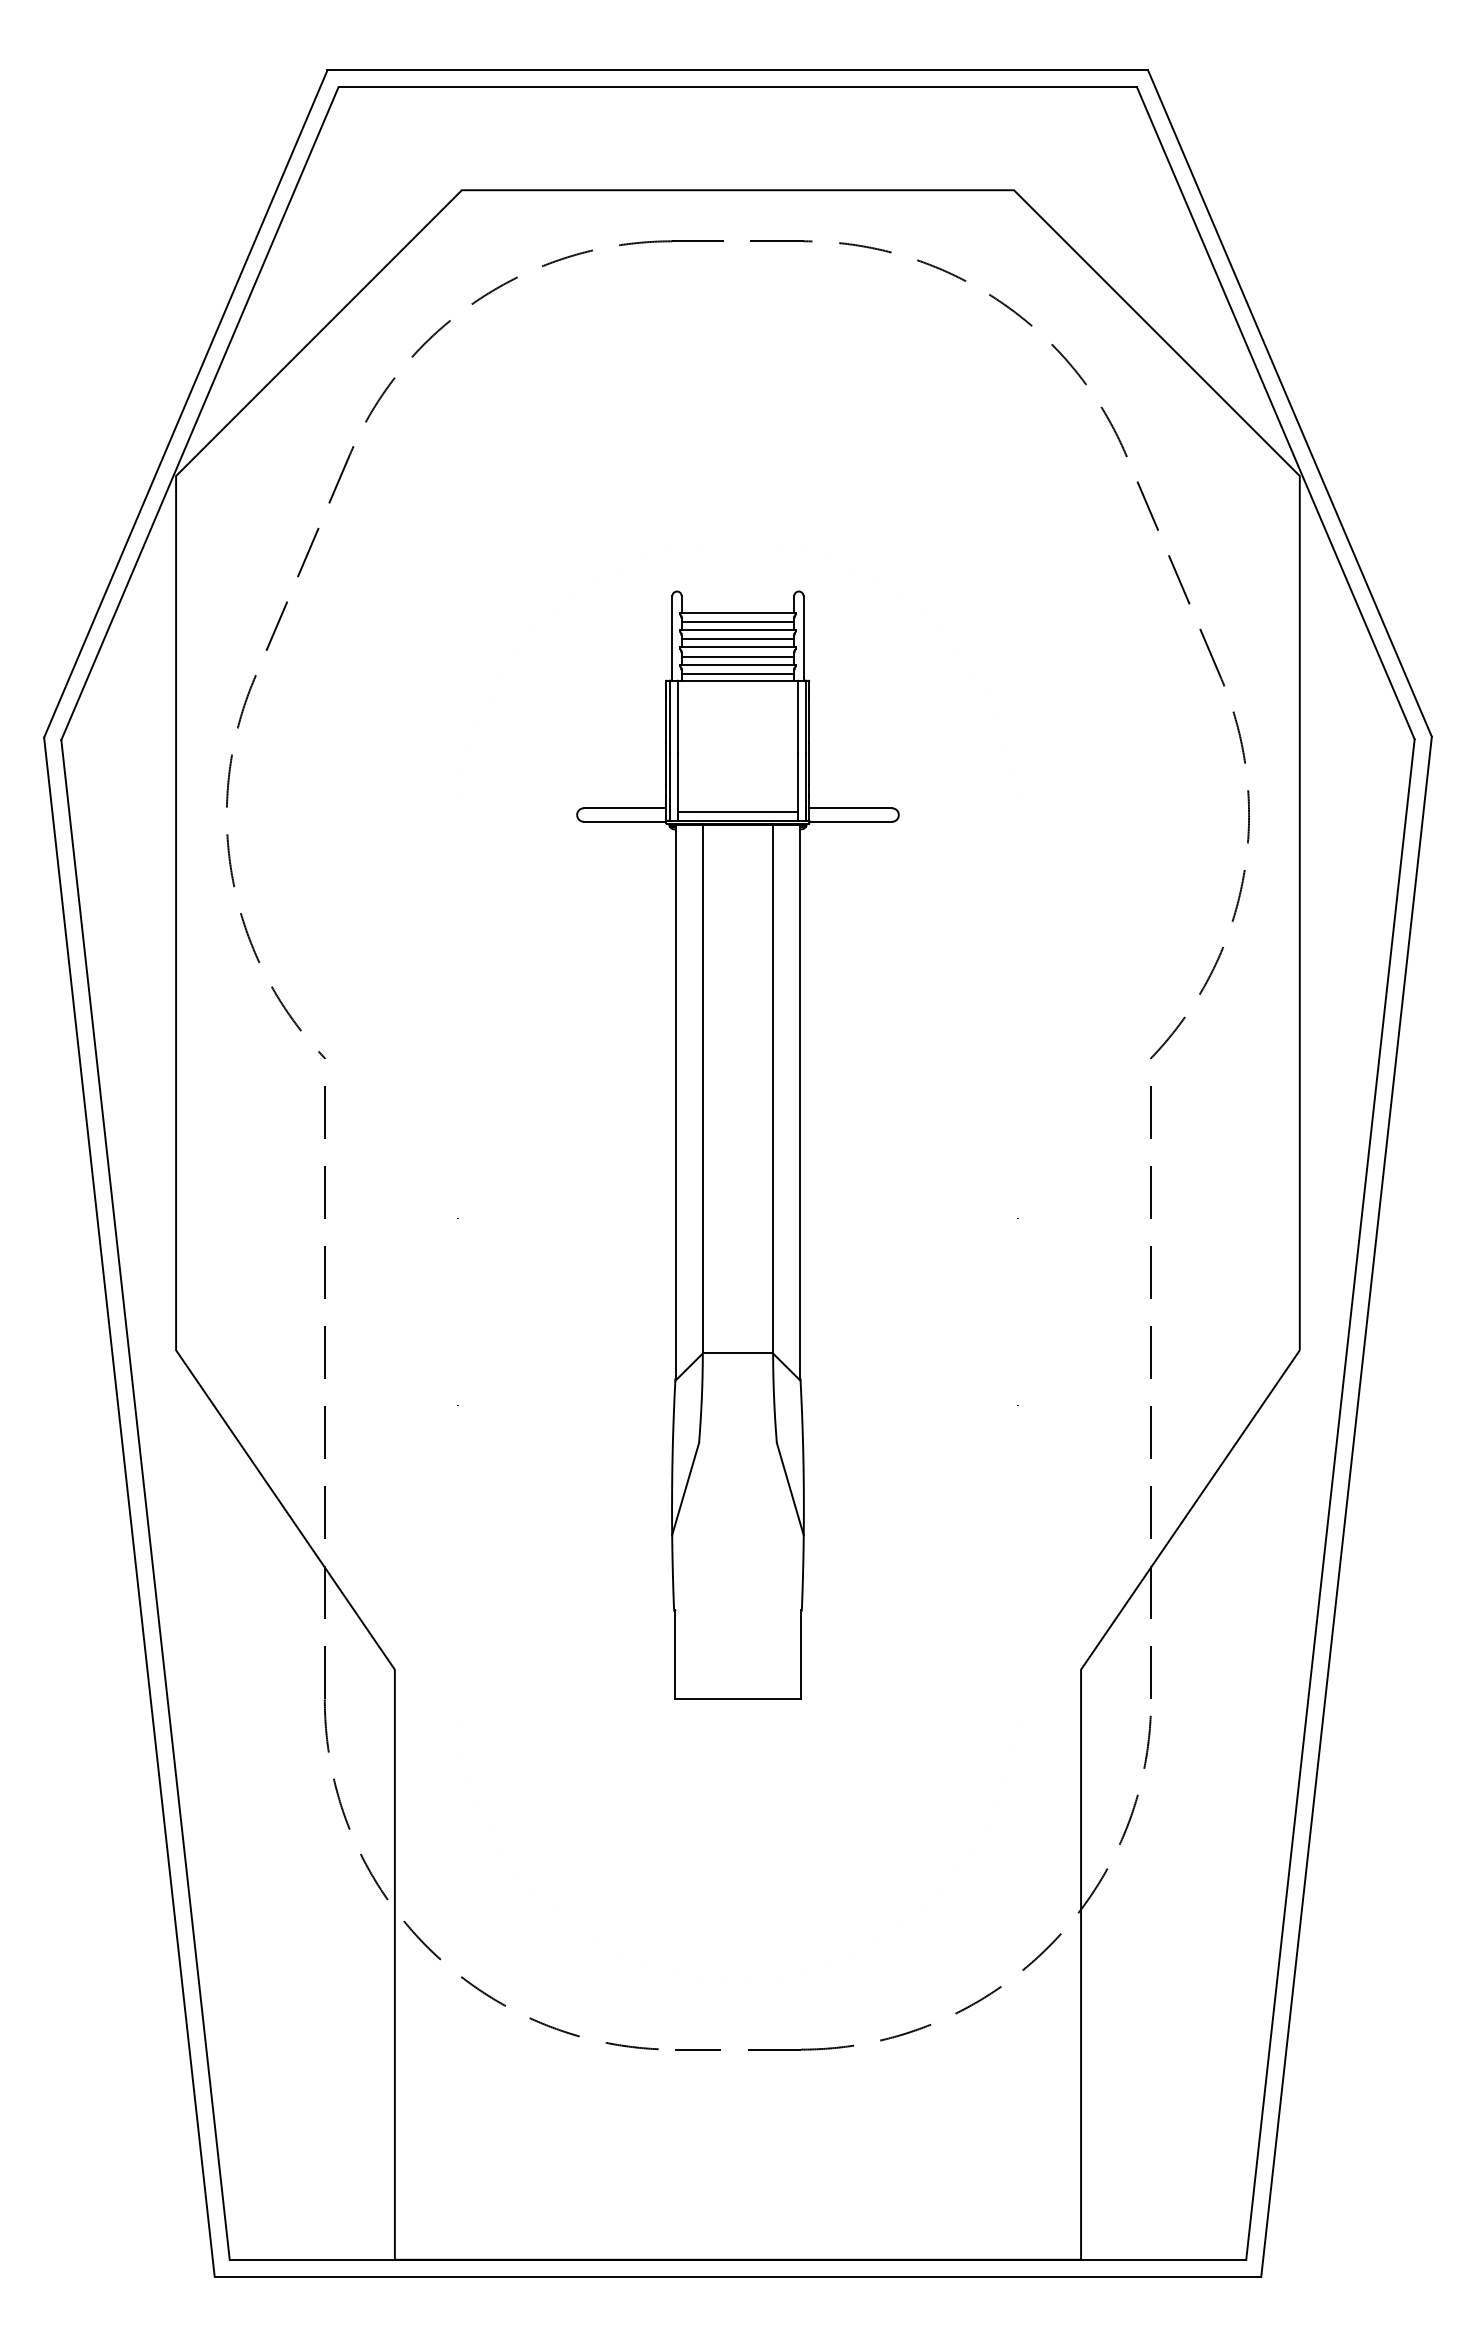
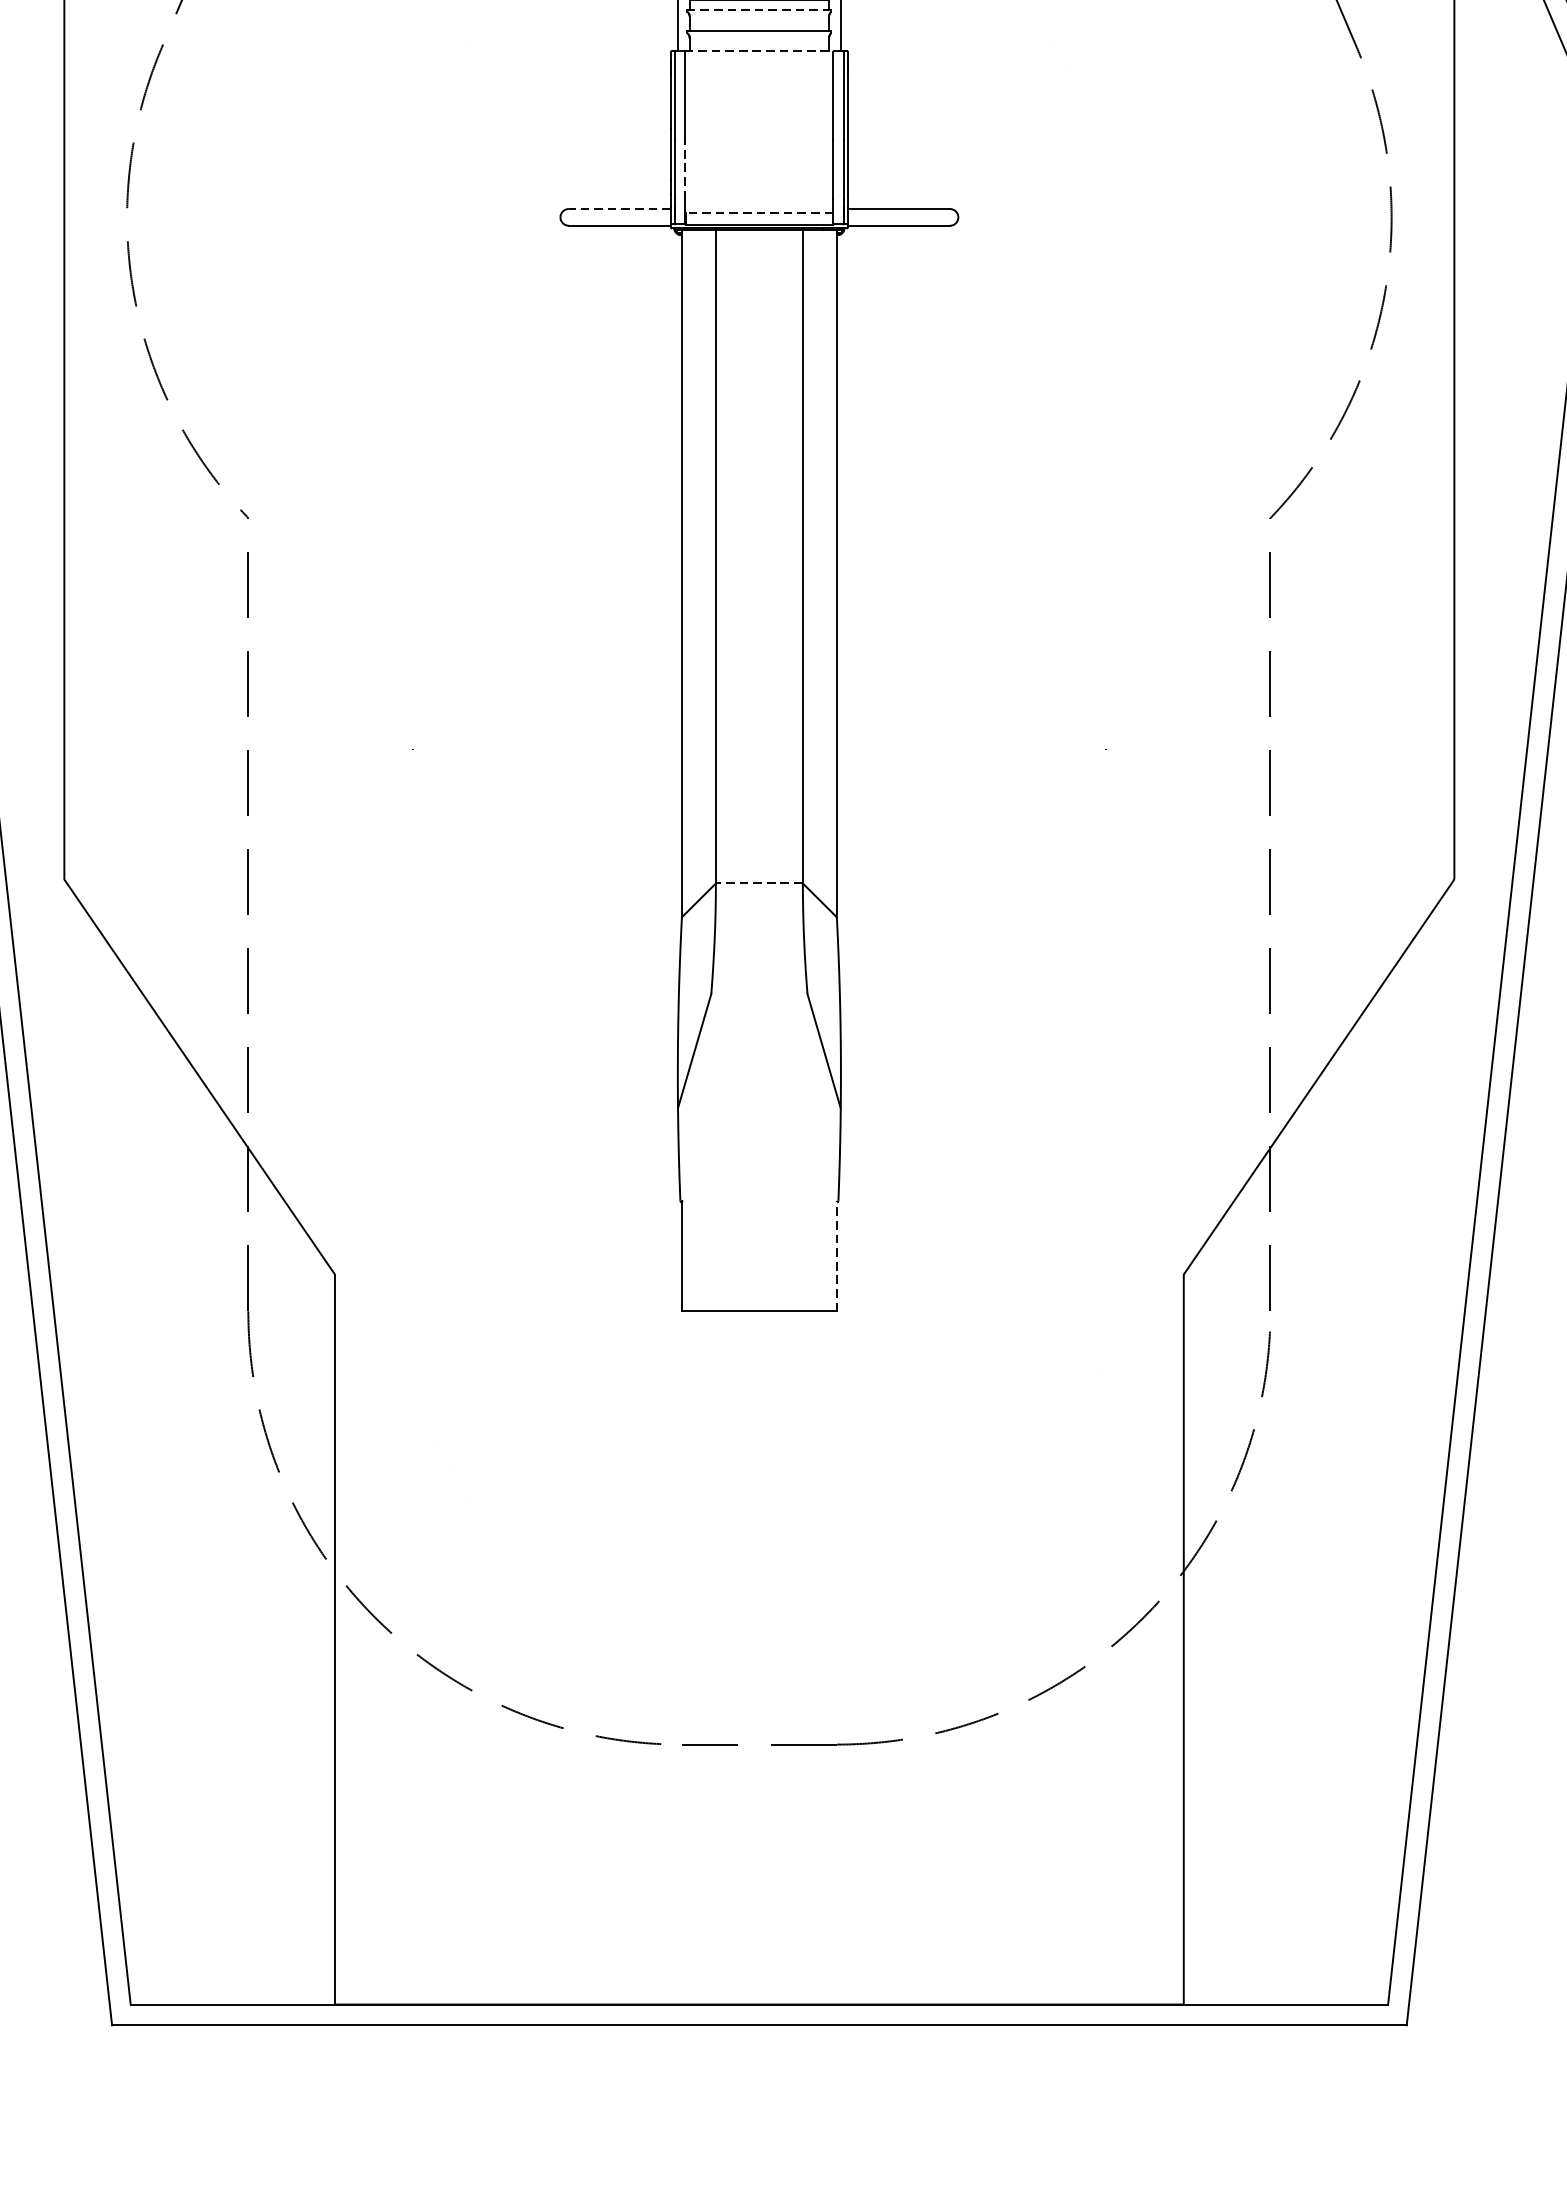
line: (737, 647) -> (758, 10), solid -> dashed
line: (737, 656) -> (758, 21), removed
line: (737, 674) -> (758, 43), removed
line: (737, 680) -> (758, 50), solid -> dashed
line: (678, 776) -> (685, 169), solid -> dashed
line: (624, 808) -> (619, 209), solid -> dashed
line: (738, 811) -> (760, 212), solid -> dashed
line: (737, 1353) -> (758, 883), solid -> dashed
line: (800, 1654) -> (836, 1255), solid -> dashed

